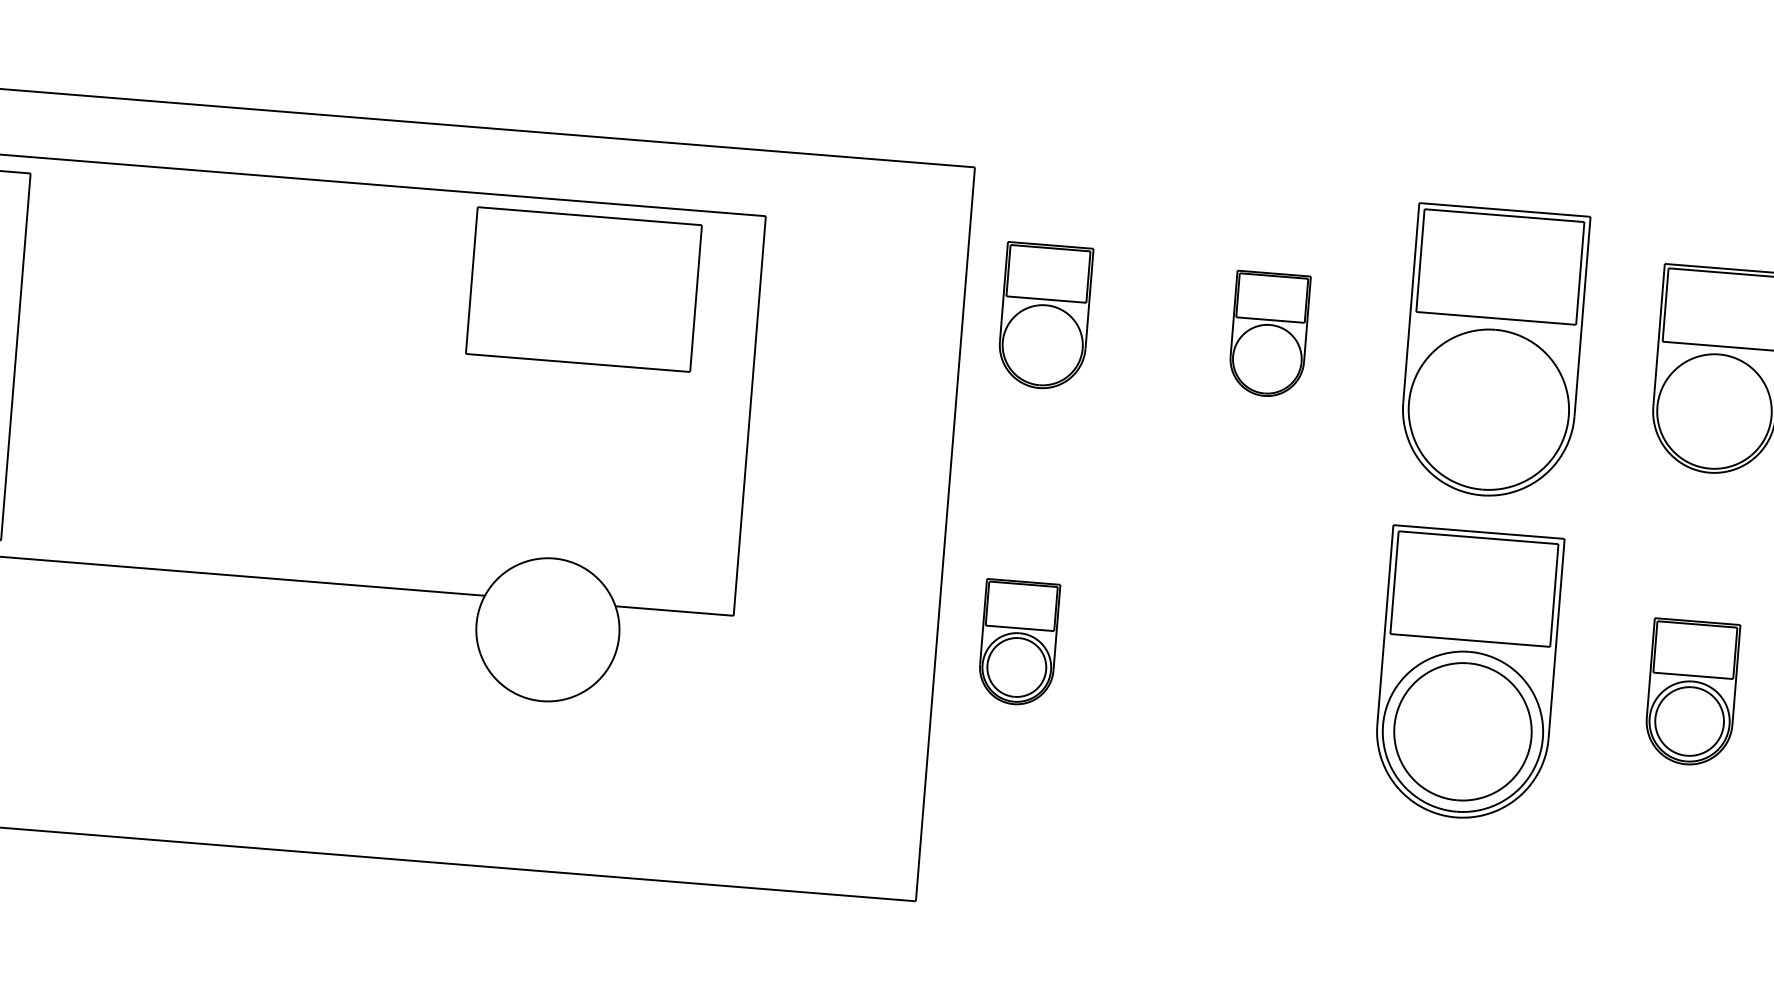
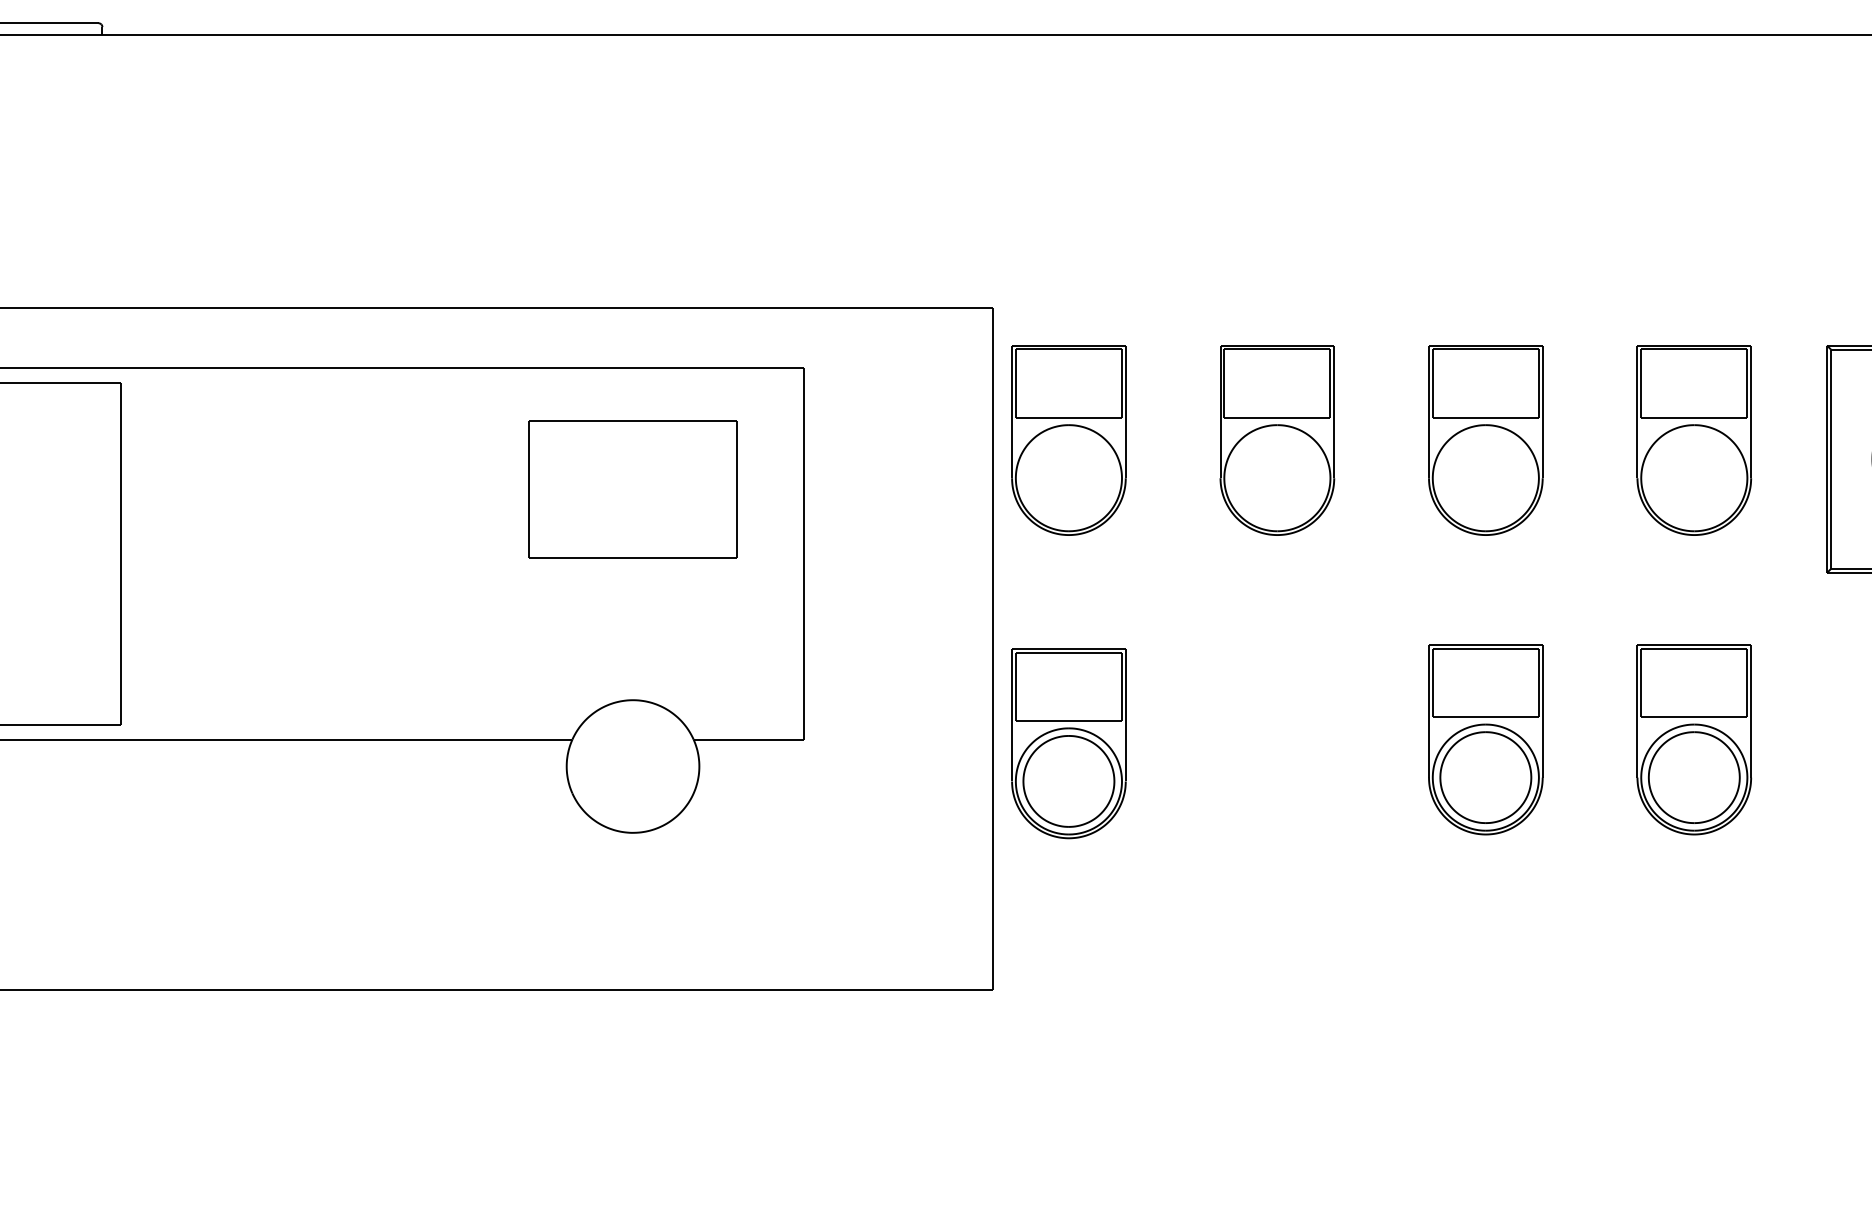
part: (583, 289) -> (632, 489), moved
part: (1044, 316) -> (1068, 440), size x1.43
part: (1269, 334) -> (1277, 440), size x1.67
part: (1493, 352) -> (1485, 440), size x0.71
part: (1018, 642) -> (1068, 743), size x1.67
part: (1467, 674) -> (1485, 739), size x0.71
part: (1692, 692) -> (1694, 739), size x1.43

